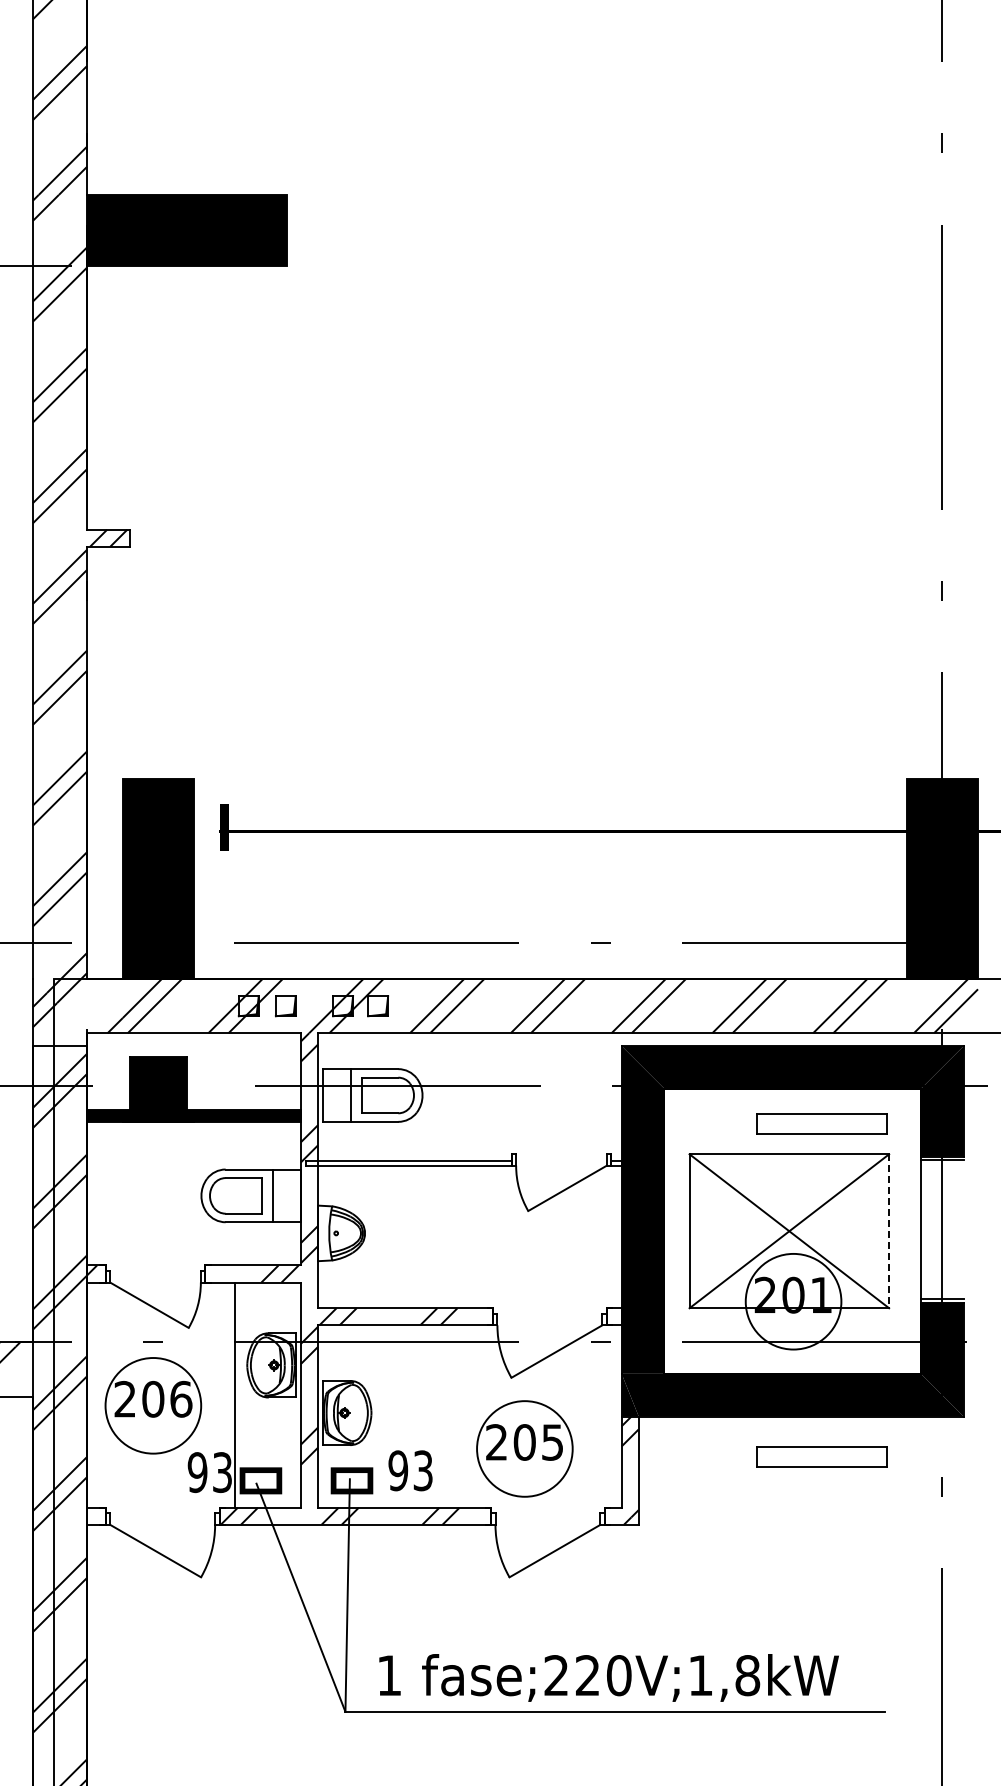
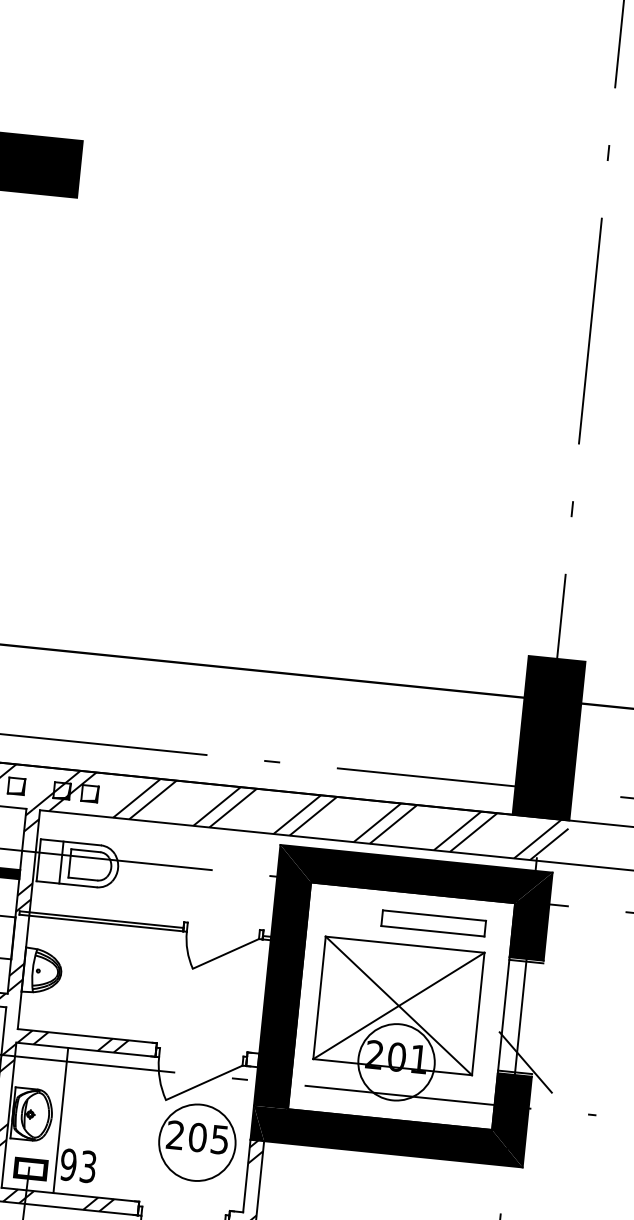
line: (889, 1231) -> (478, 1014), dashed -> solid
line: (954, 1285) -> (525, 1062), added
line: (383, 1416) -> (61, 1120), added
part: (524, 1448) -> (197, 1142), moved
part: (821, 1456) -> (406, 1187), removed

